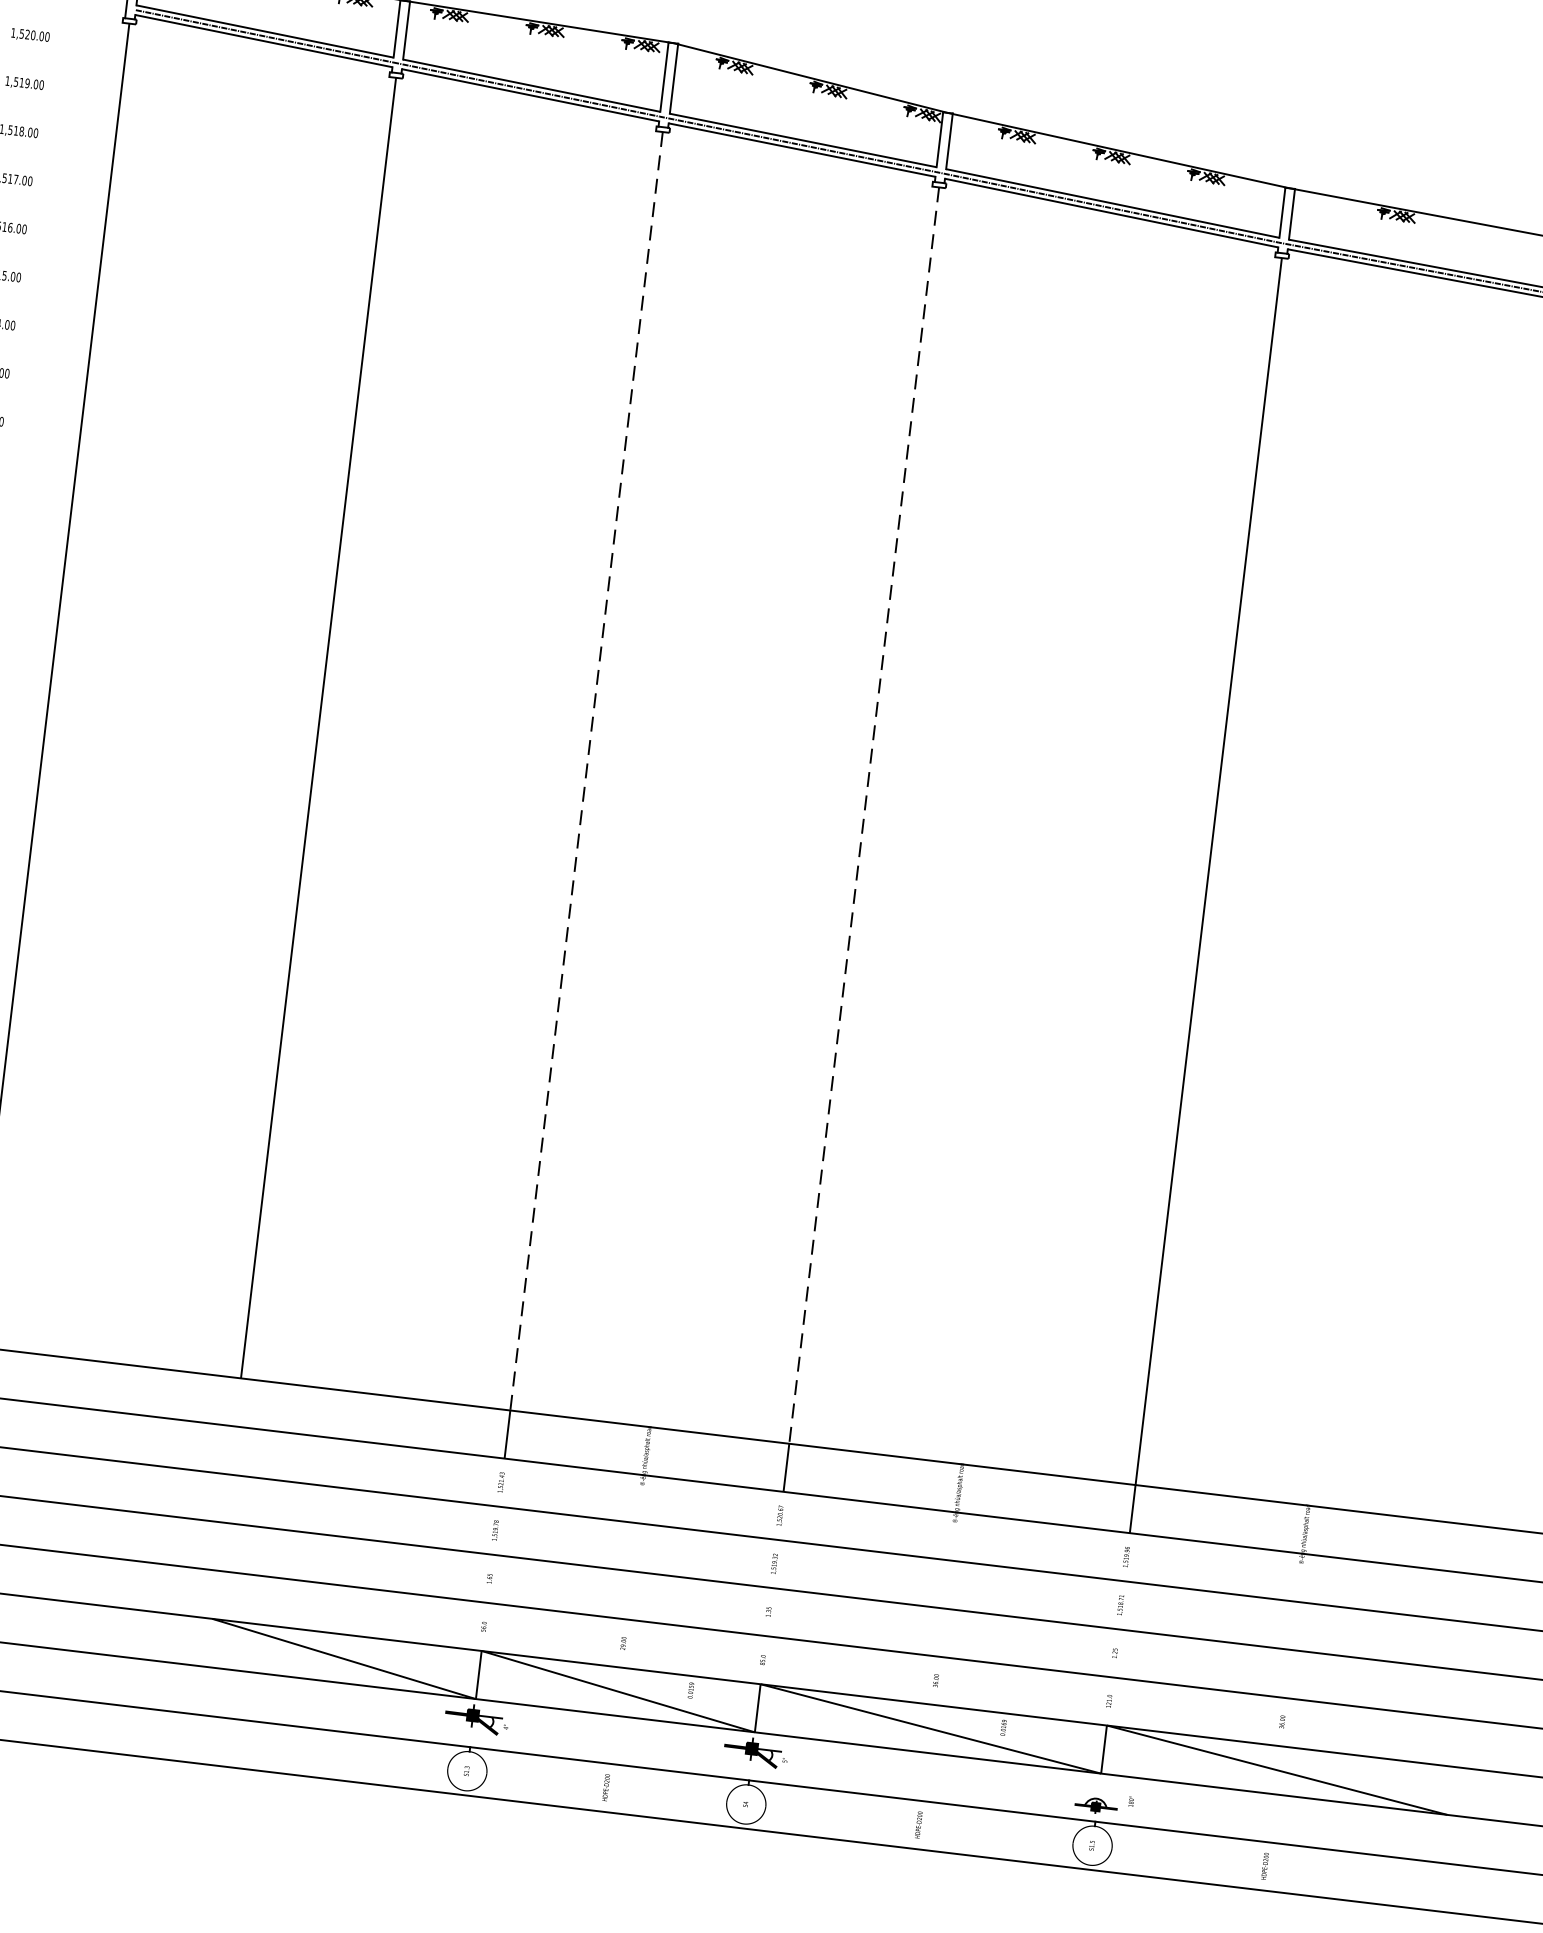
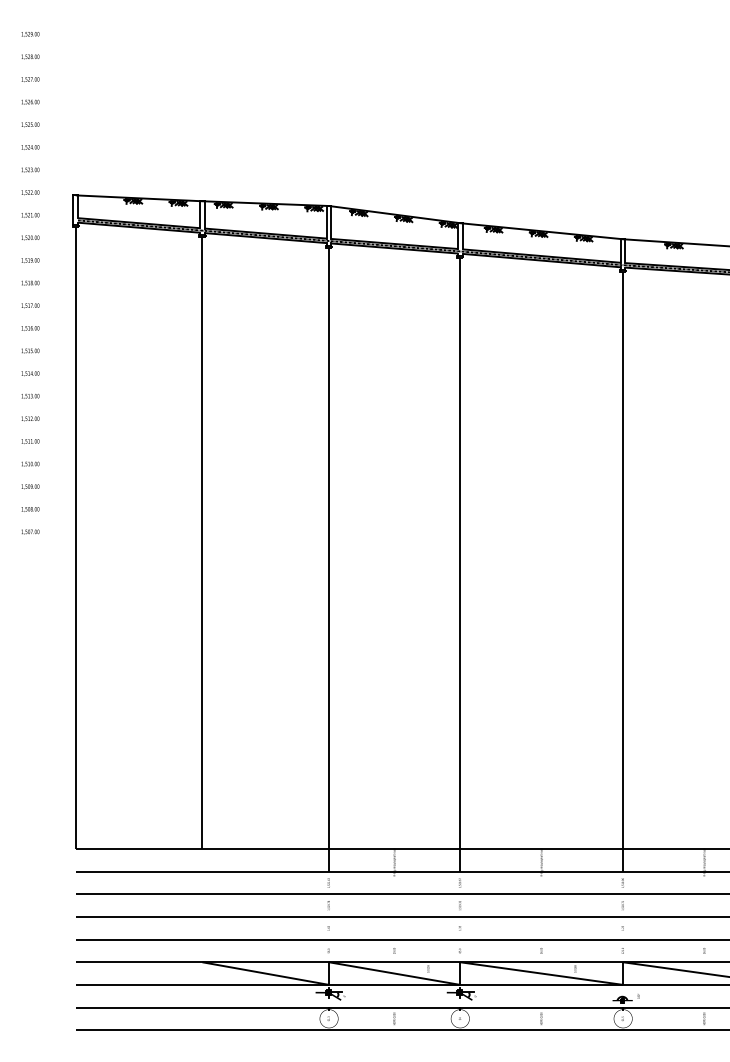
line: (587, 771) -> (329, 548), dashed -> solid
line: (864, 817) -> (460, 554), dashed -> solid

